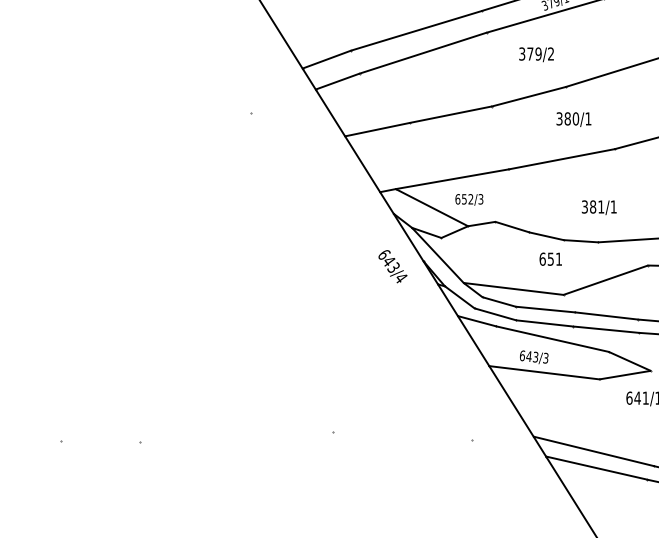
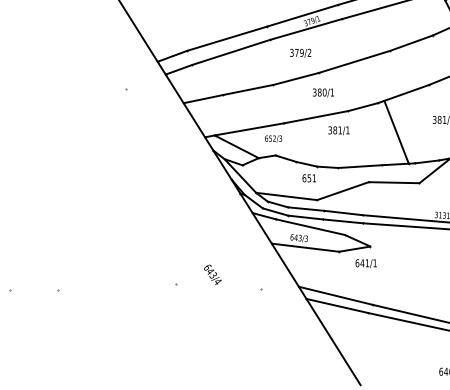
text: (469, 198) -> (273, 138), moved
text: (598, 207) -> (338, 130), moved
text: (392, 266) -> (212, 274), moved

